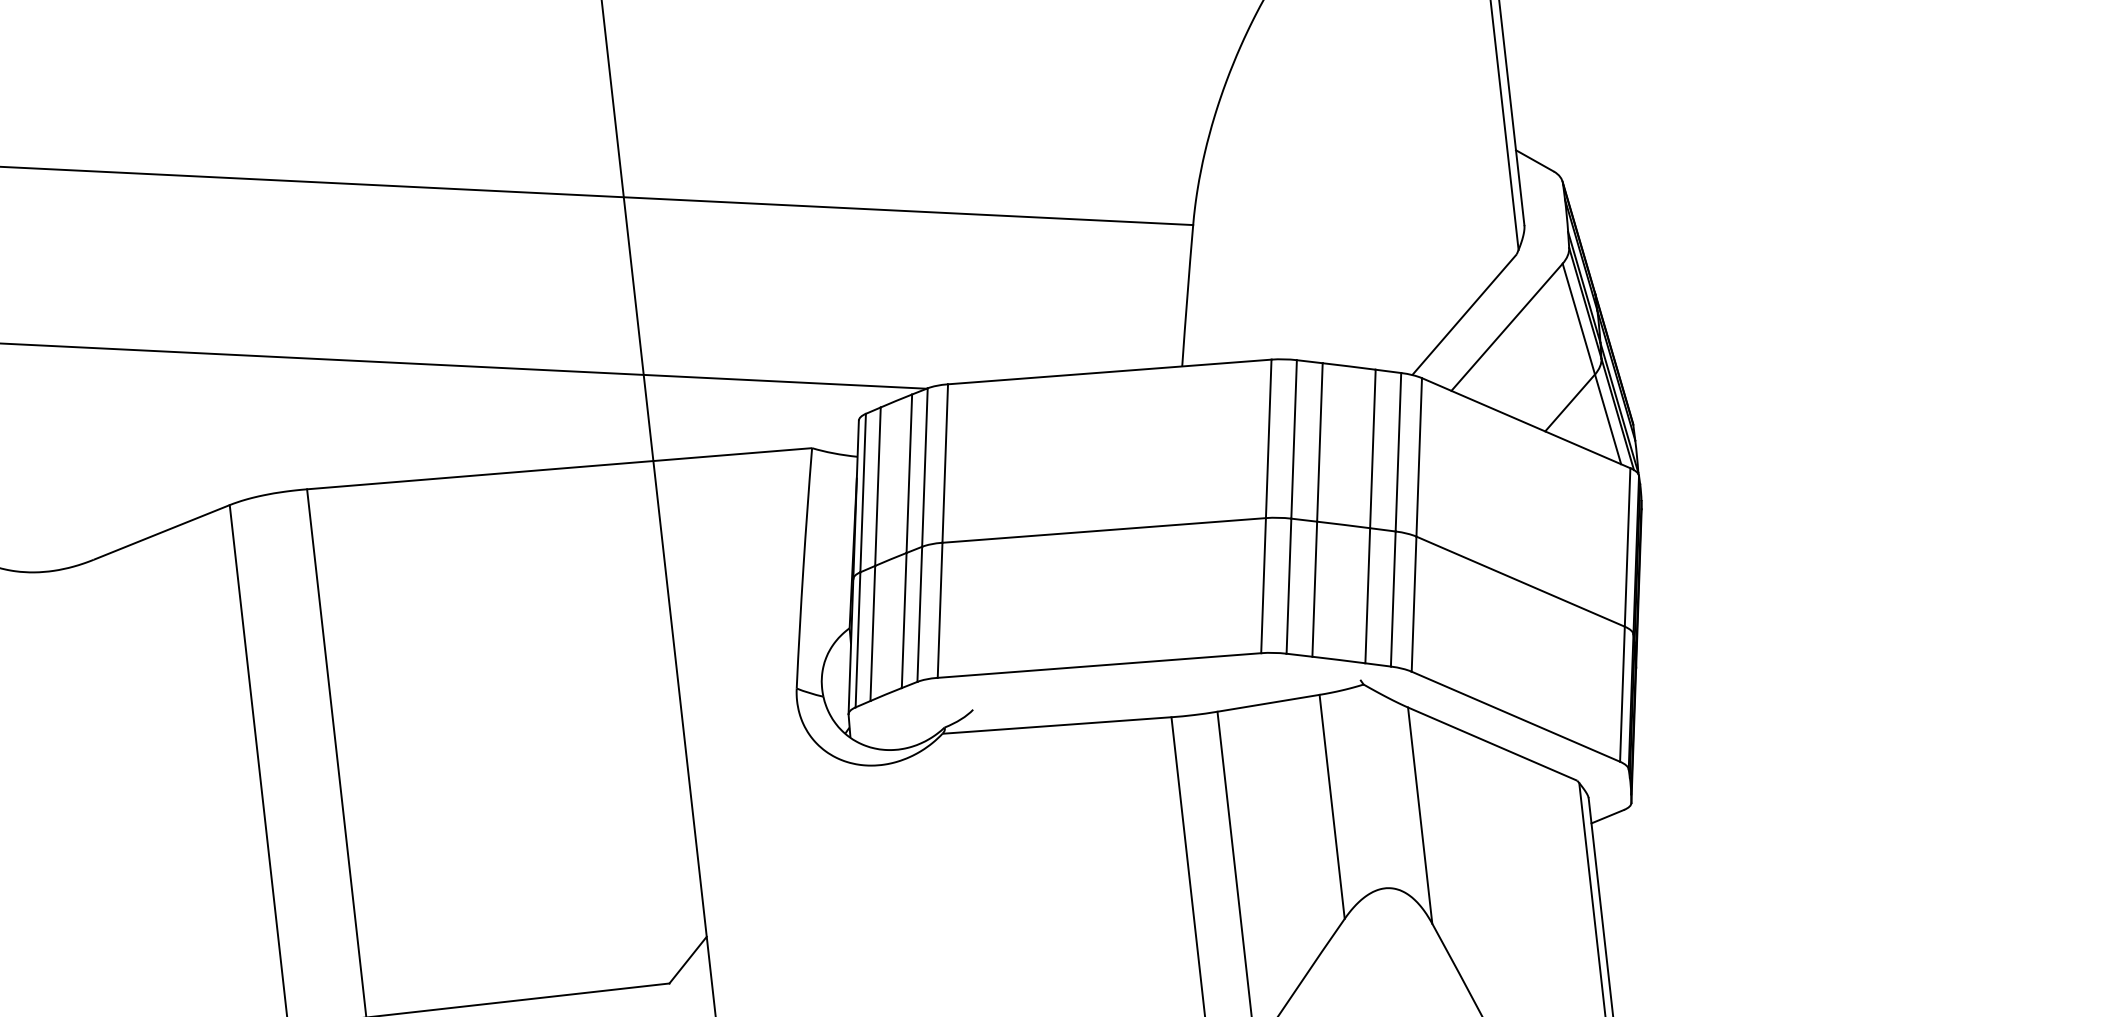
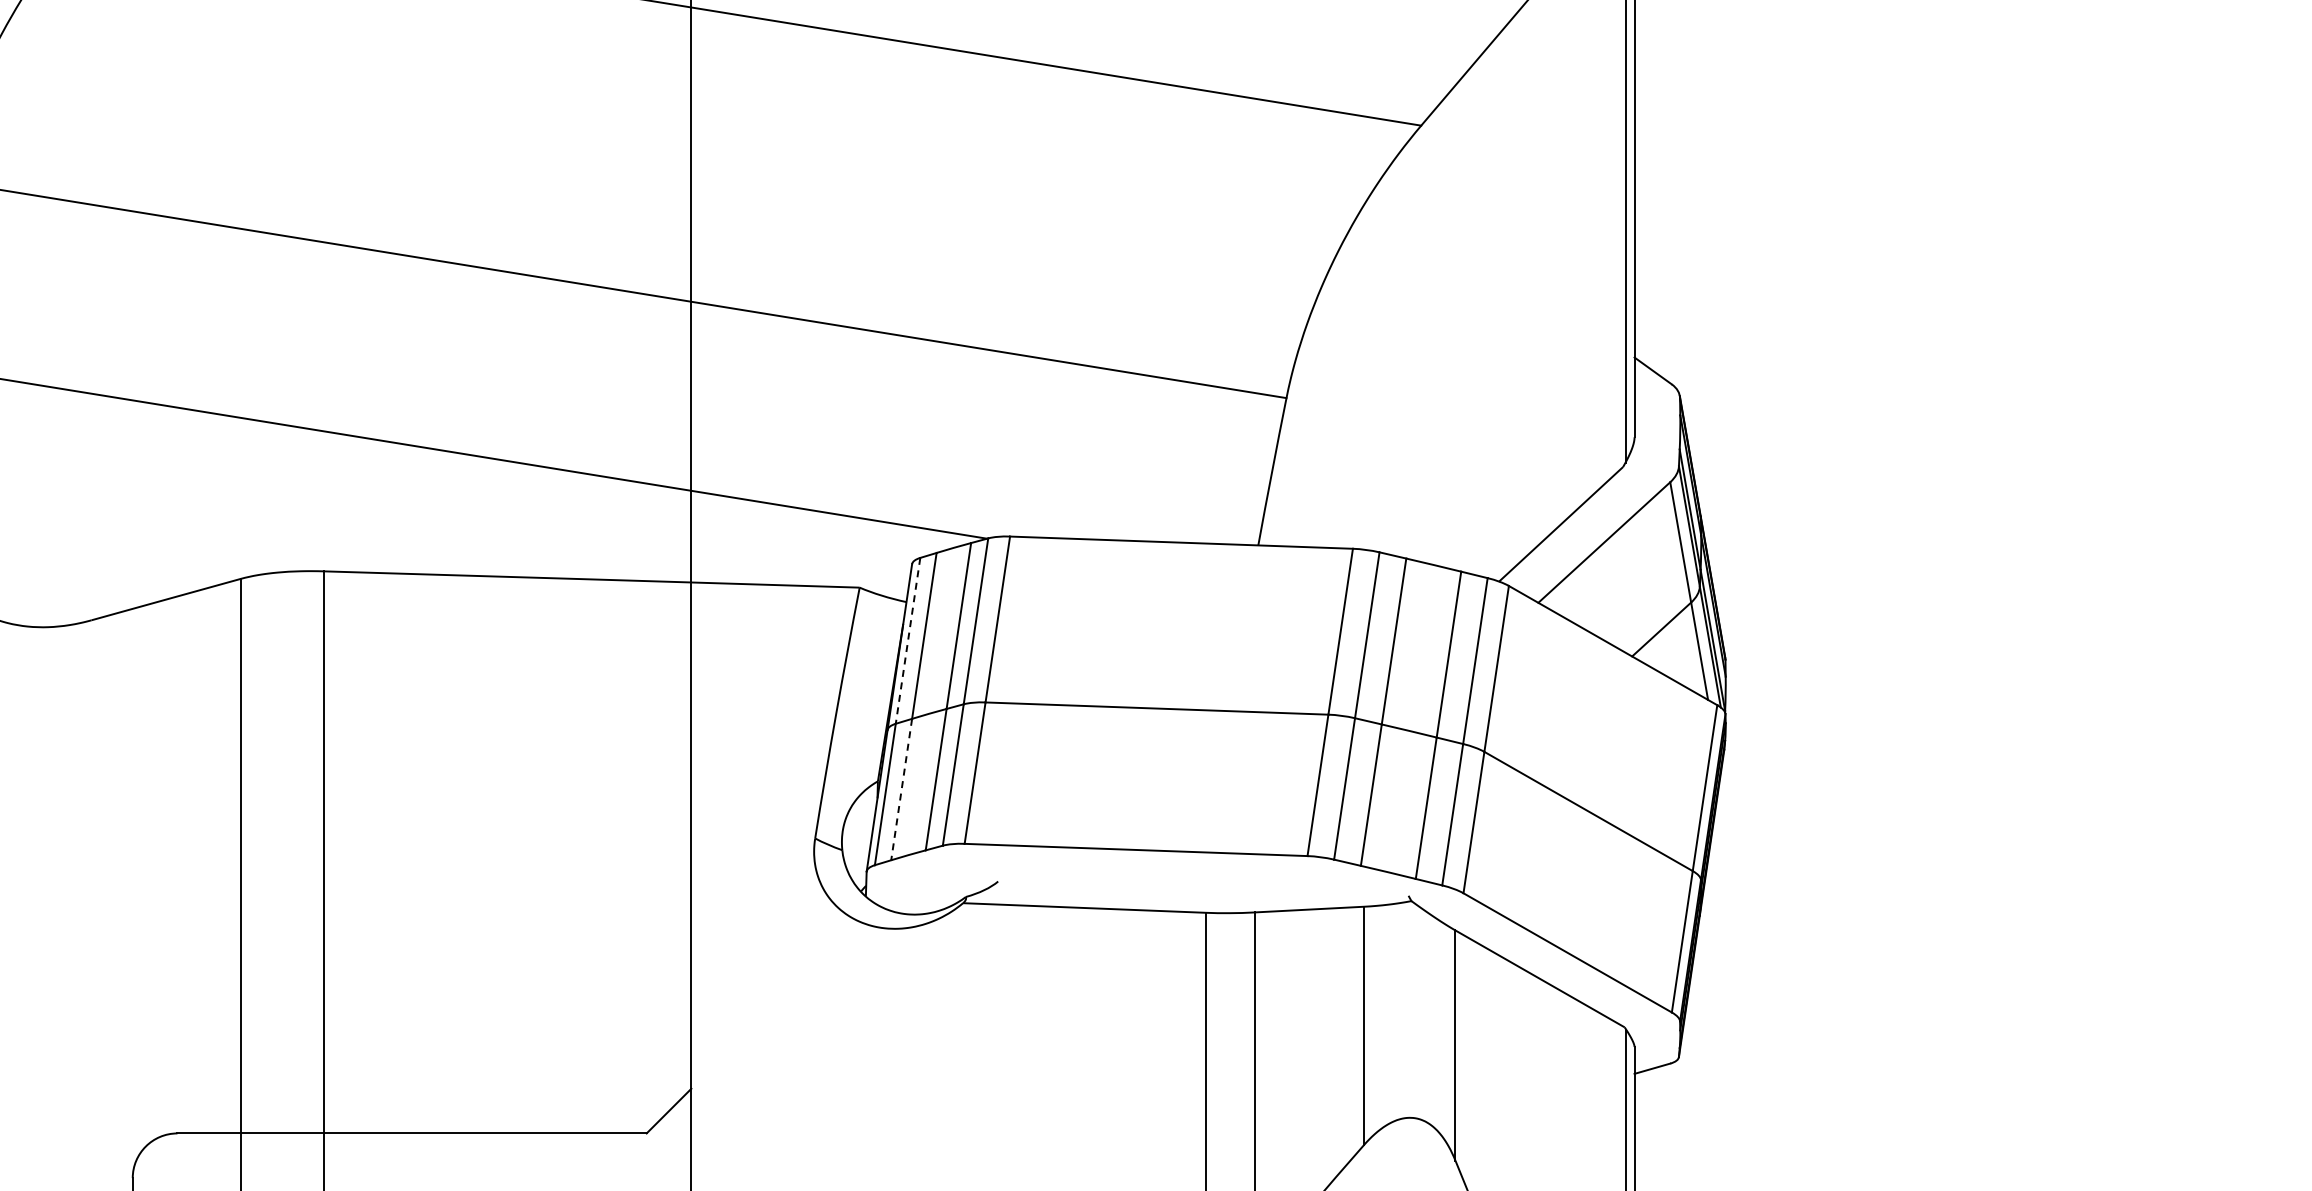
line: (863, 492) -> (908, 640), solid -> dashed
line: (872, 634) -> (901, 790), solid -> dashed

